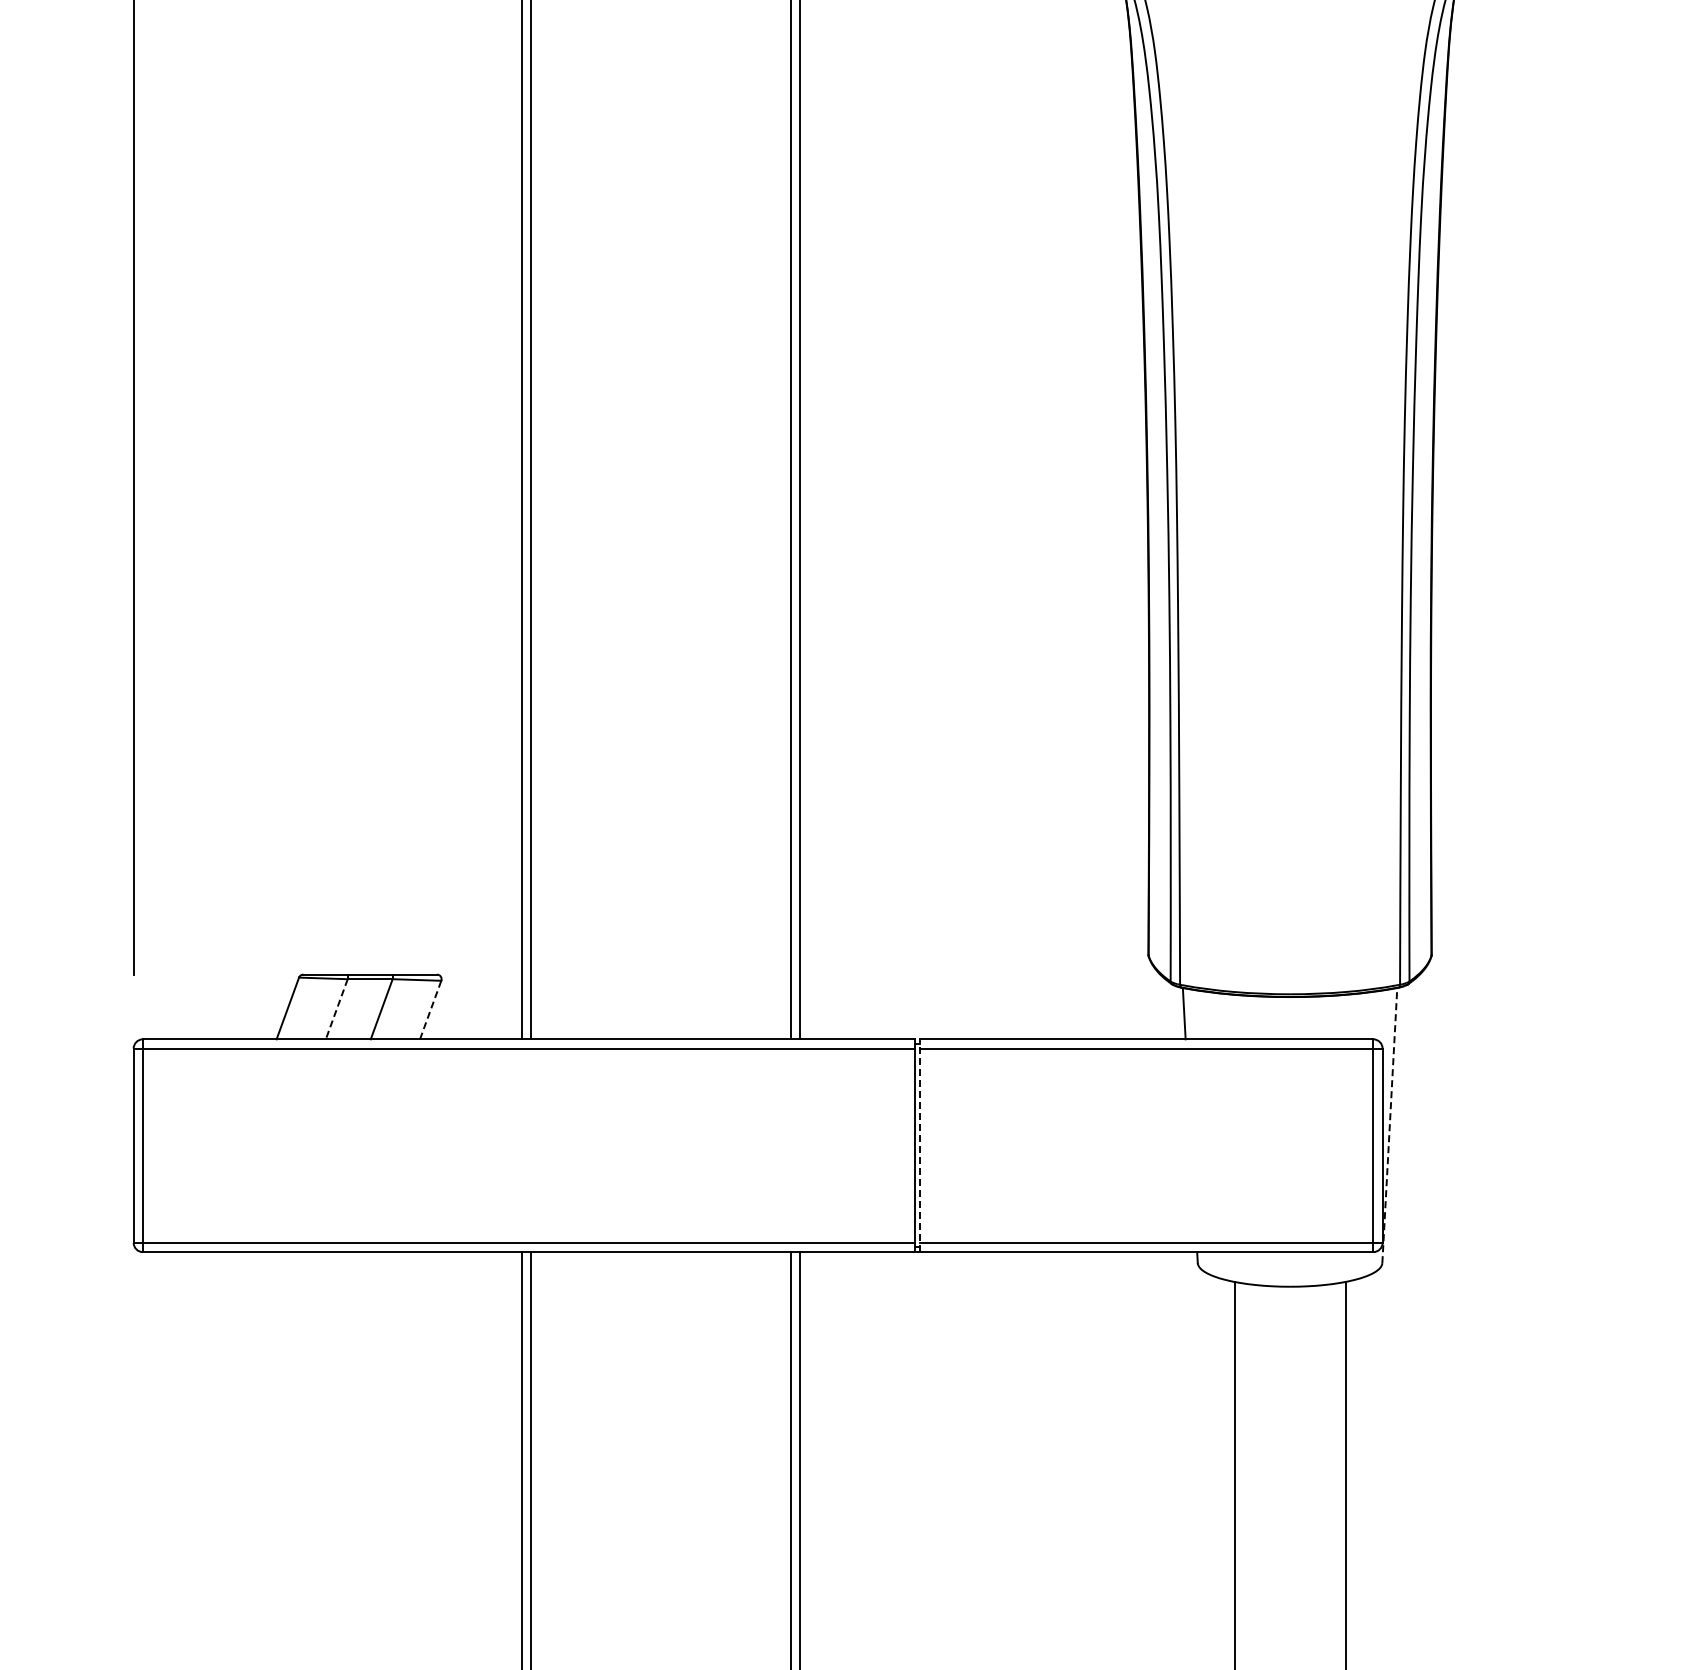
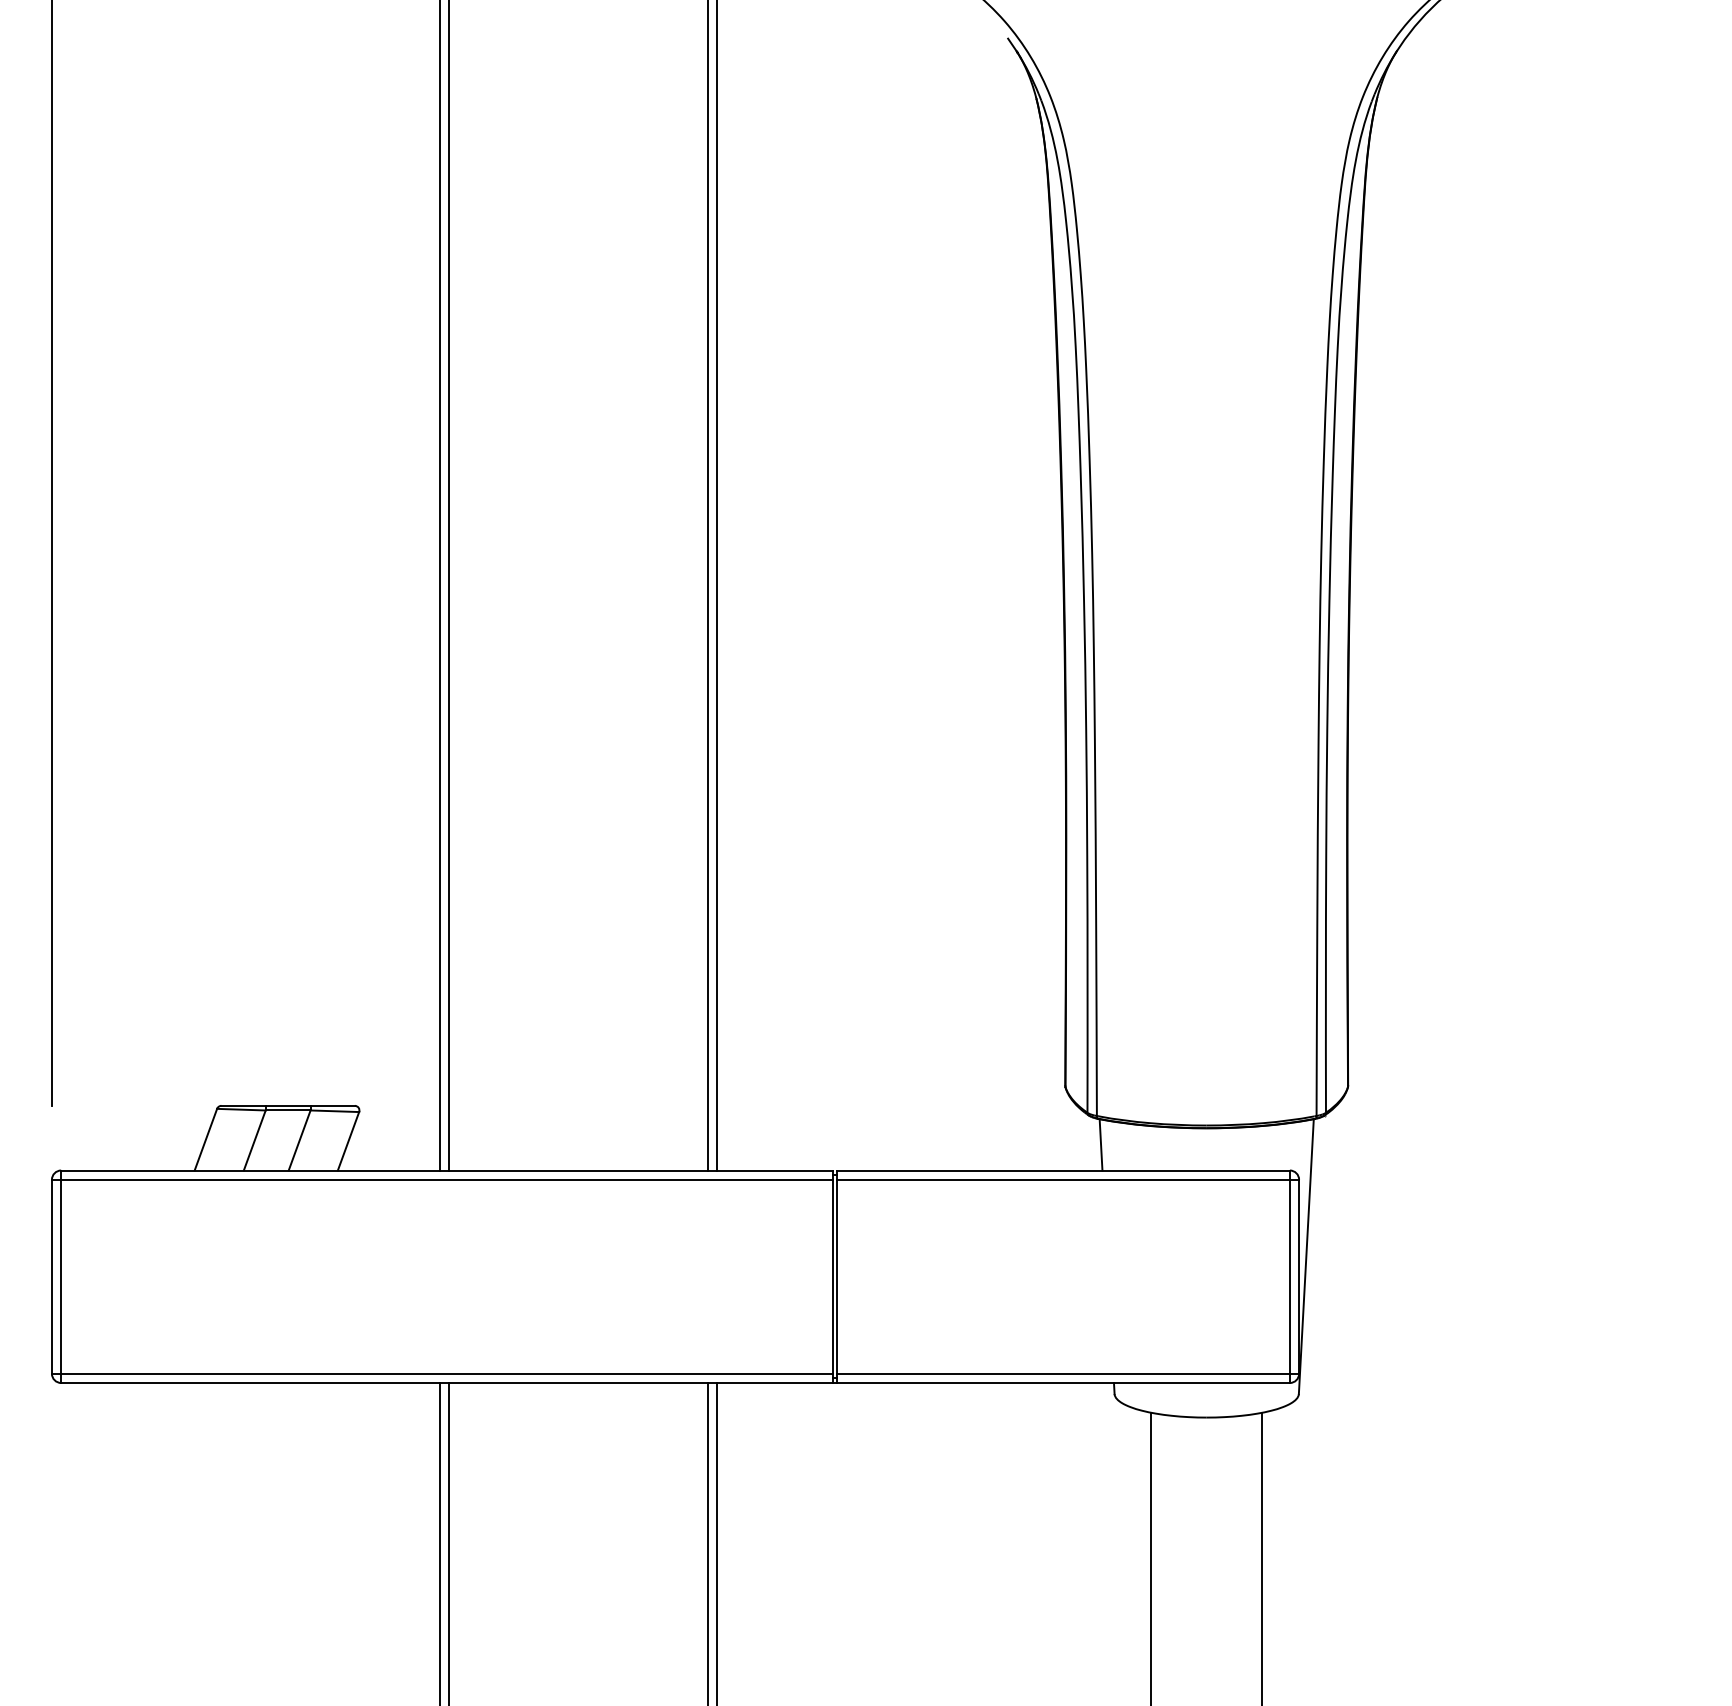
line: (336, 1009) -> (254, 1140), dashed -> solid
line: (430, 1009) -> (348, 1140), dashed -> solid
line: (1389, 1125) -> (1306, 1256), dashed -> solid
line: (920, 1145) -> (837, 1276), dashed -> solid

